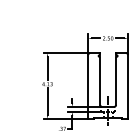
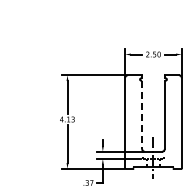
line: (100, 81) -> (142, 115), solid -> dashed

